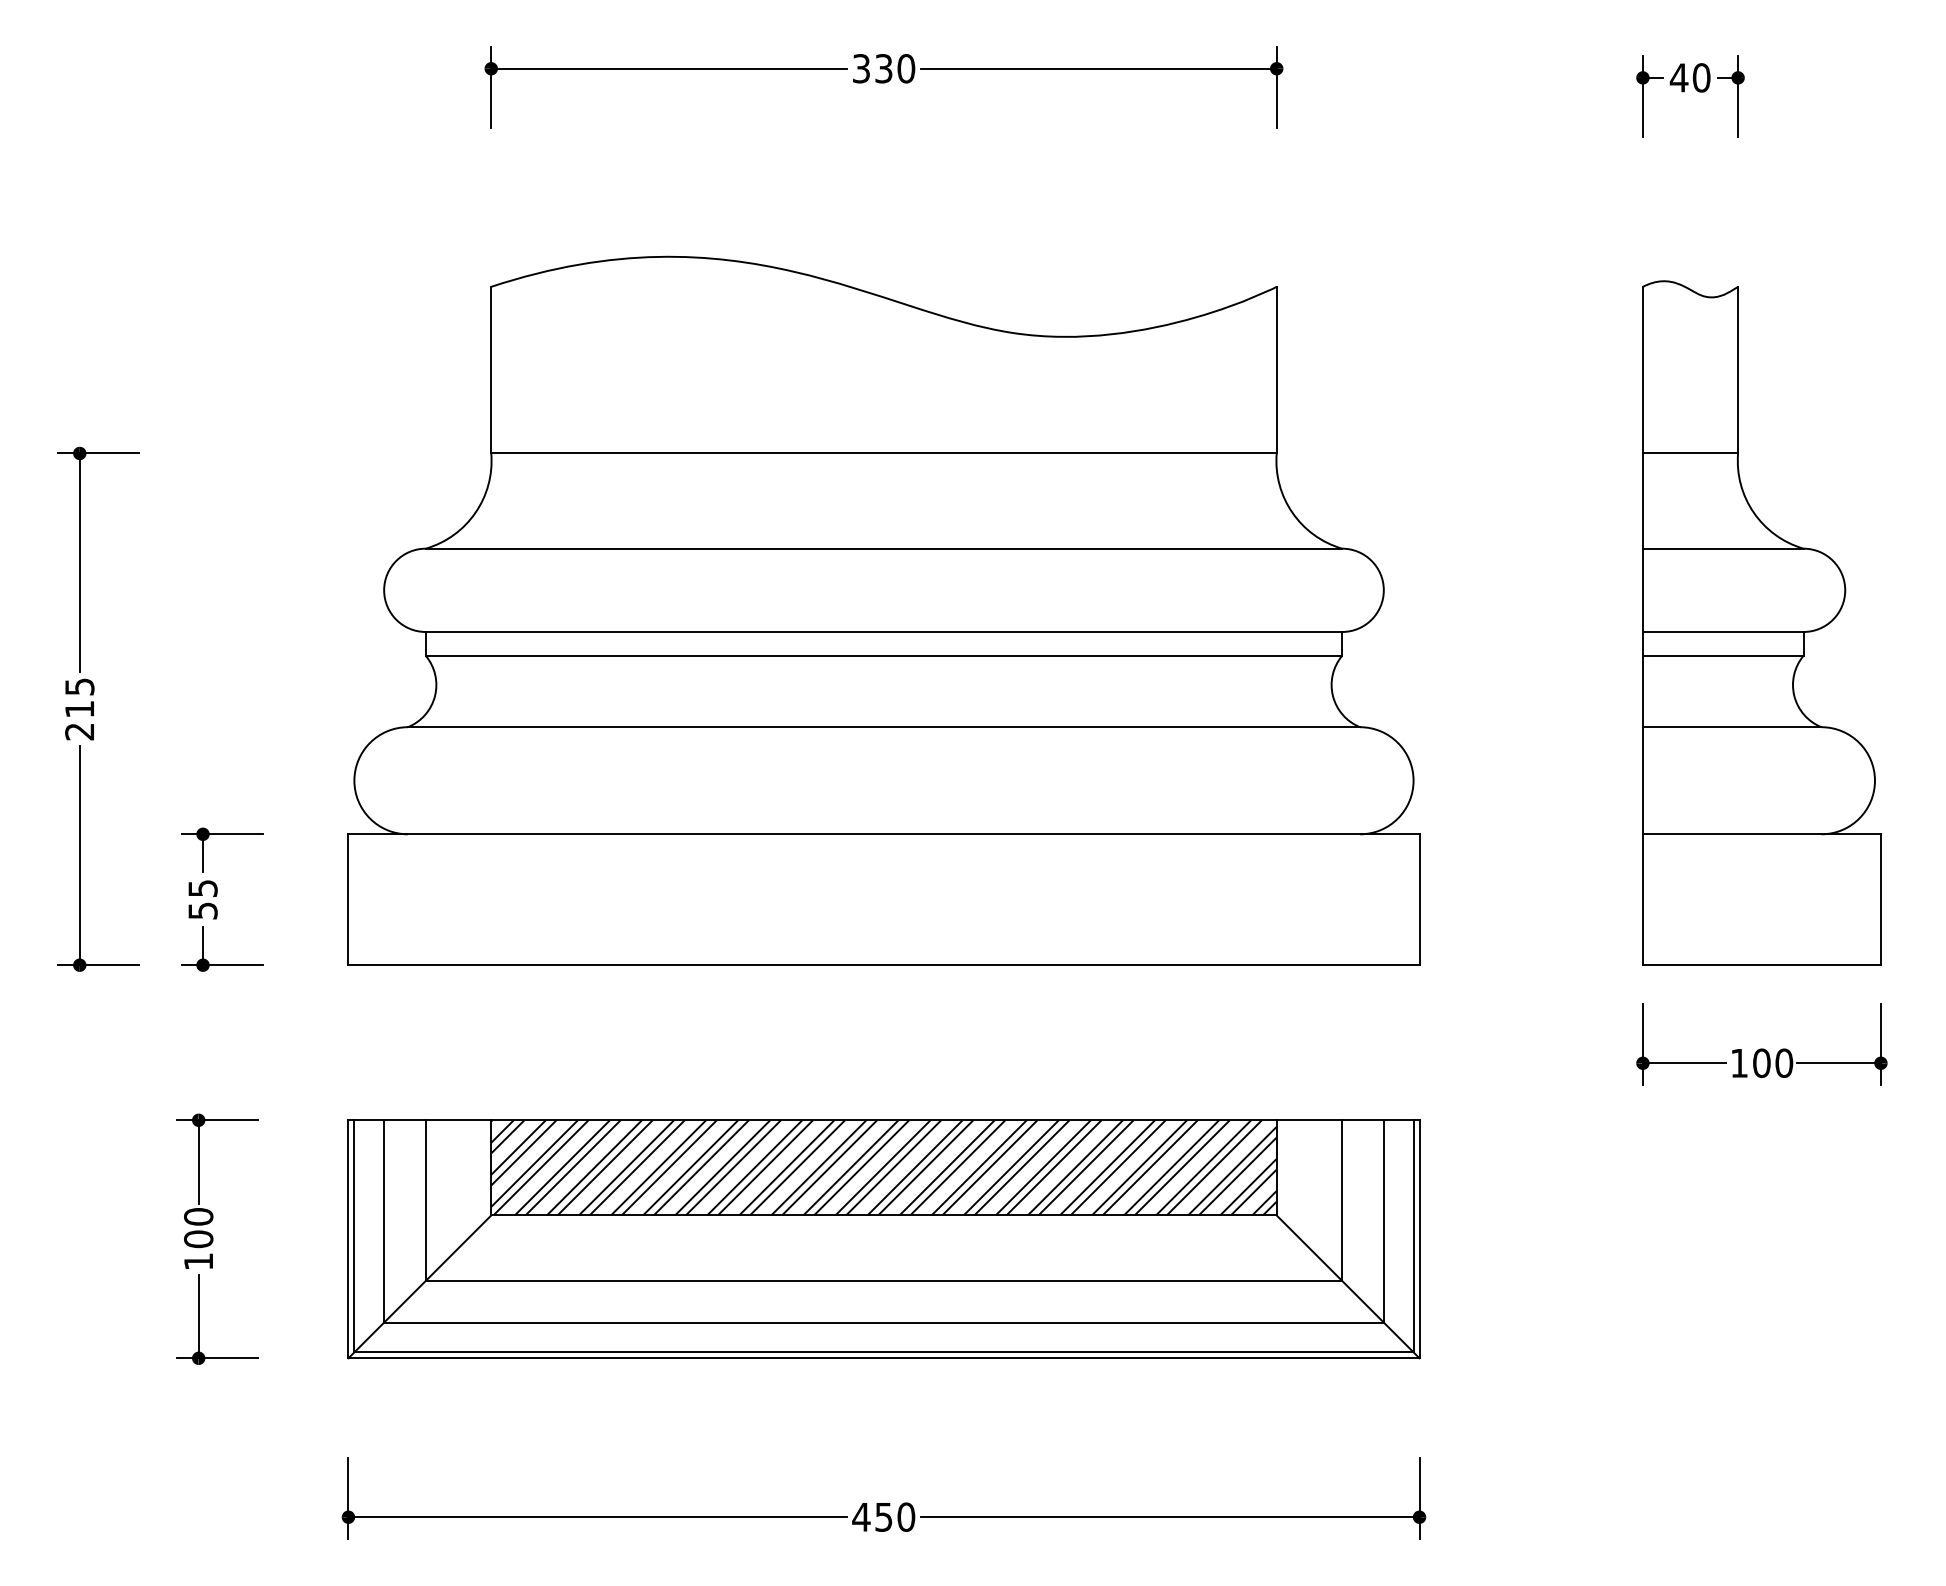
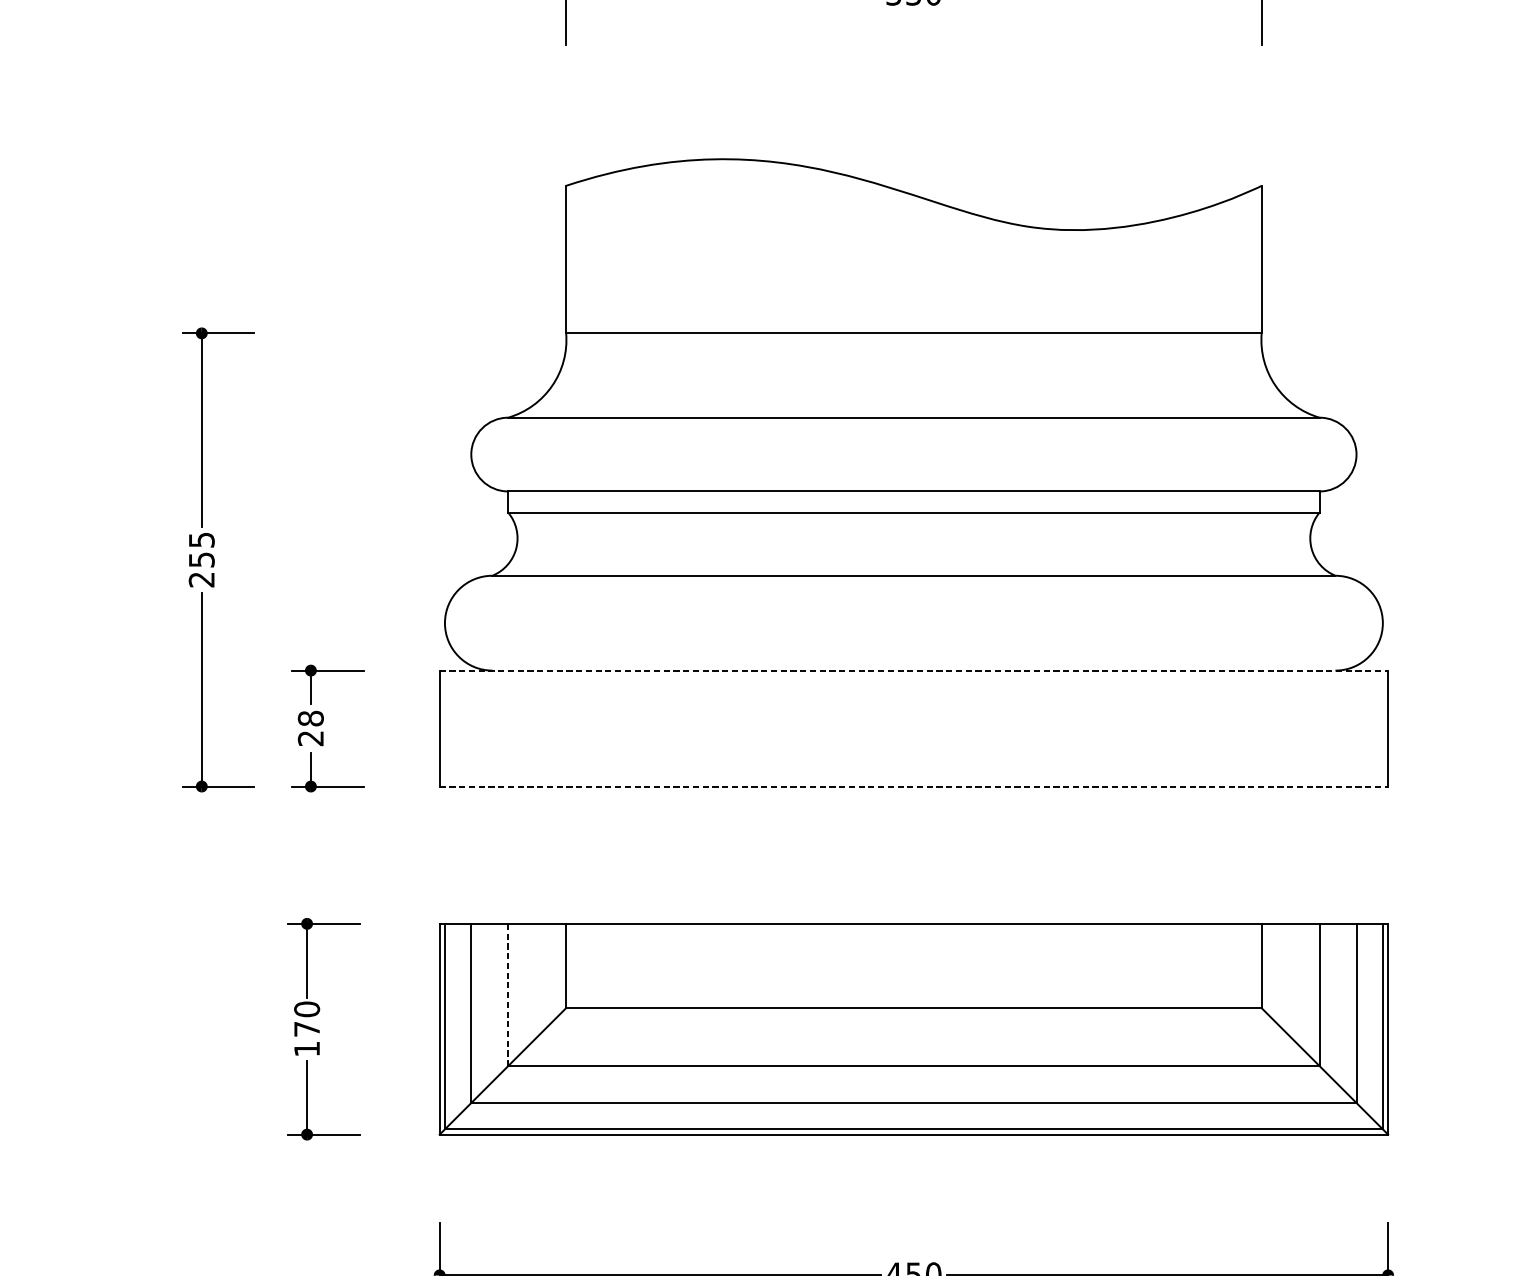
text: (79, 709) -> (201, 560), 215 -> 255
line: (883, 834) -> (913, 670), solid -> dashed
text: (202, 899) -> (310, 728), 55 -> 28
line: (883, 965) -> (913, 786), solid -> dashed
hatch: (883, 1167) -> (913, 965), removed
line: (425, 1201) -> (507, 995), solid -> dashed
text: (198, 1239) -> (306, 1029), 100 -> 170

